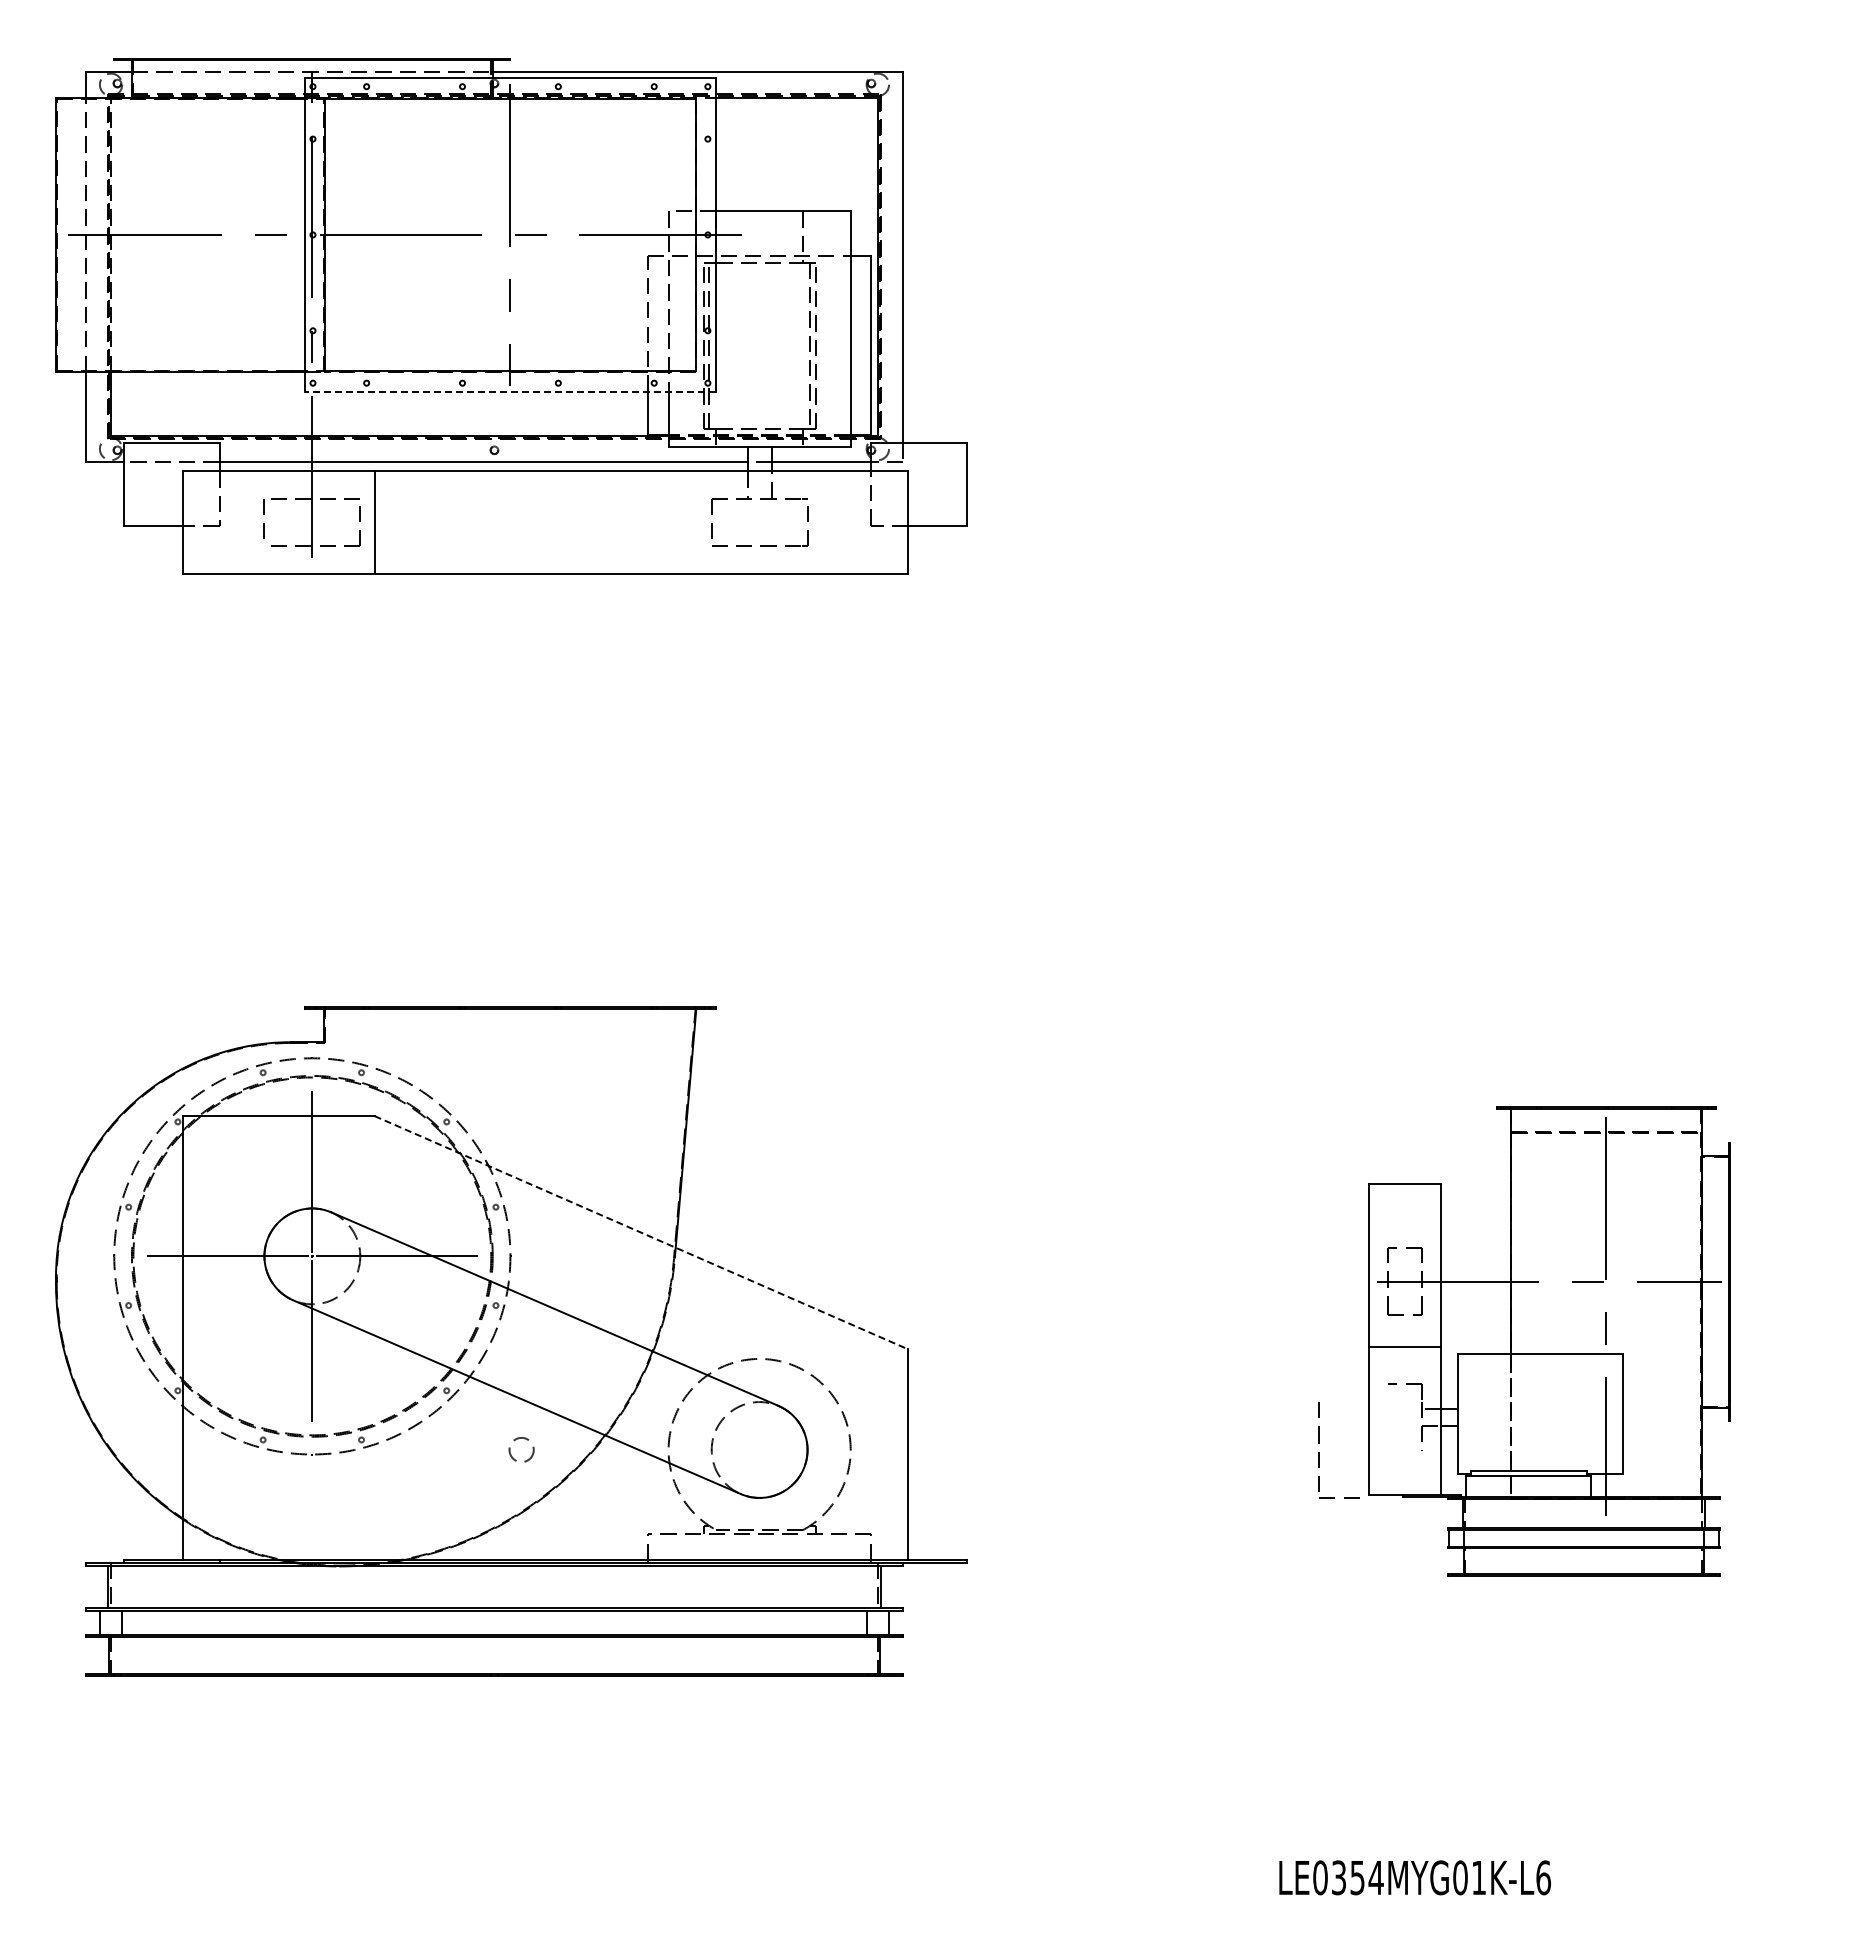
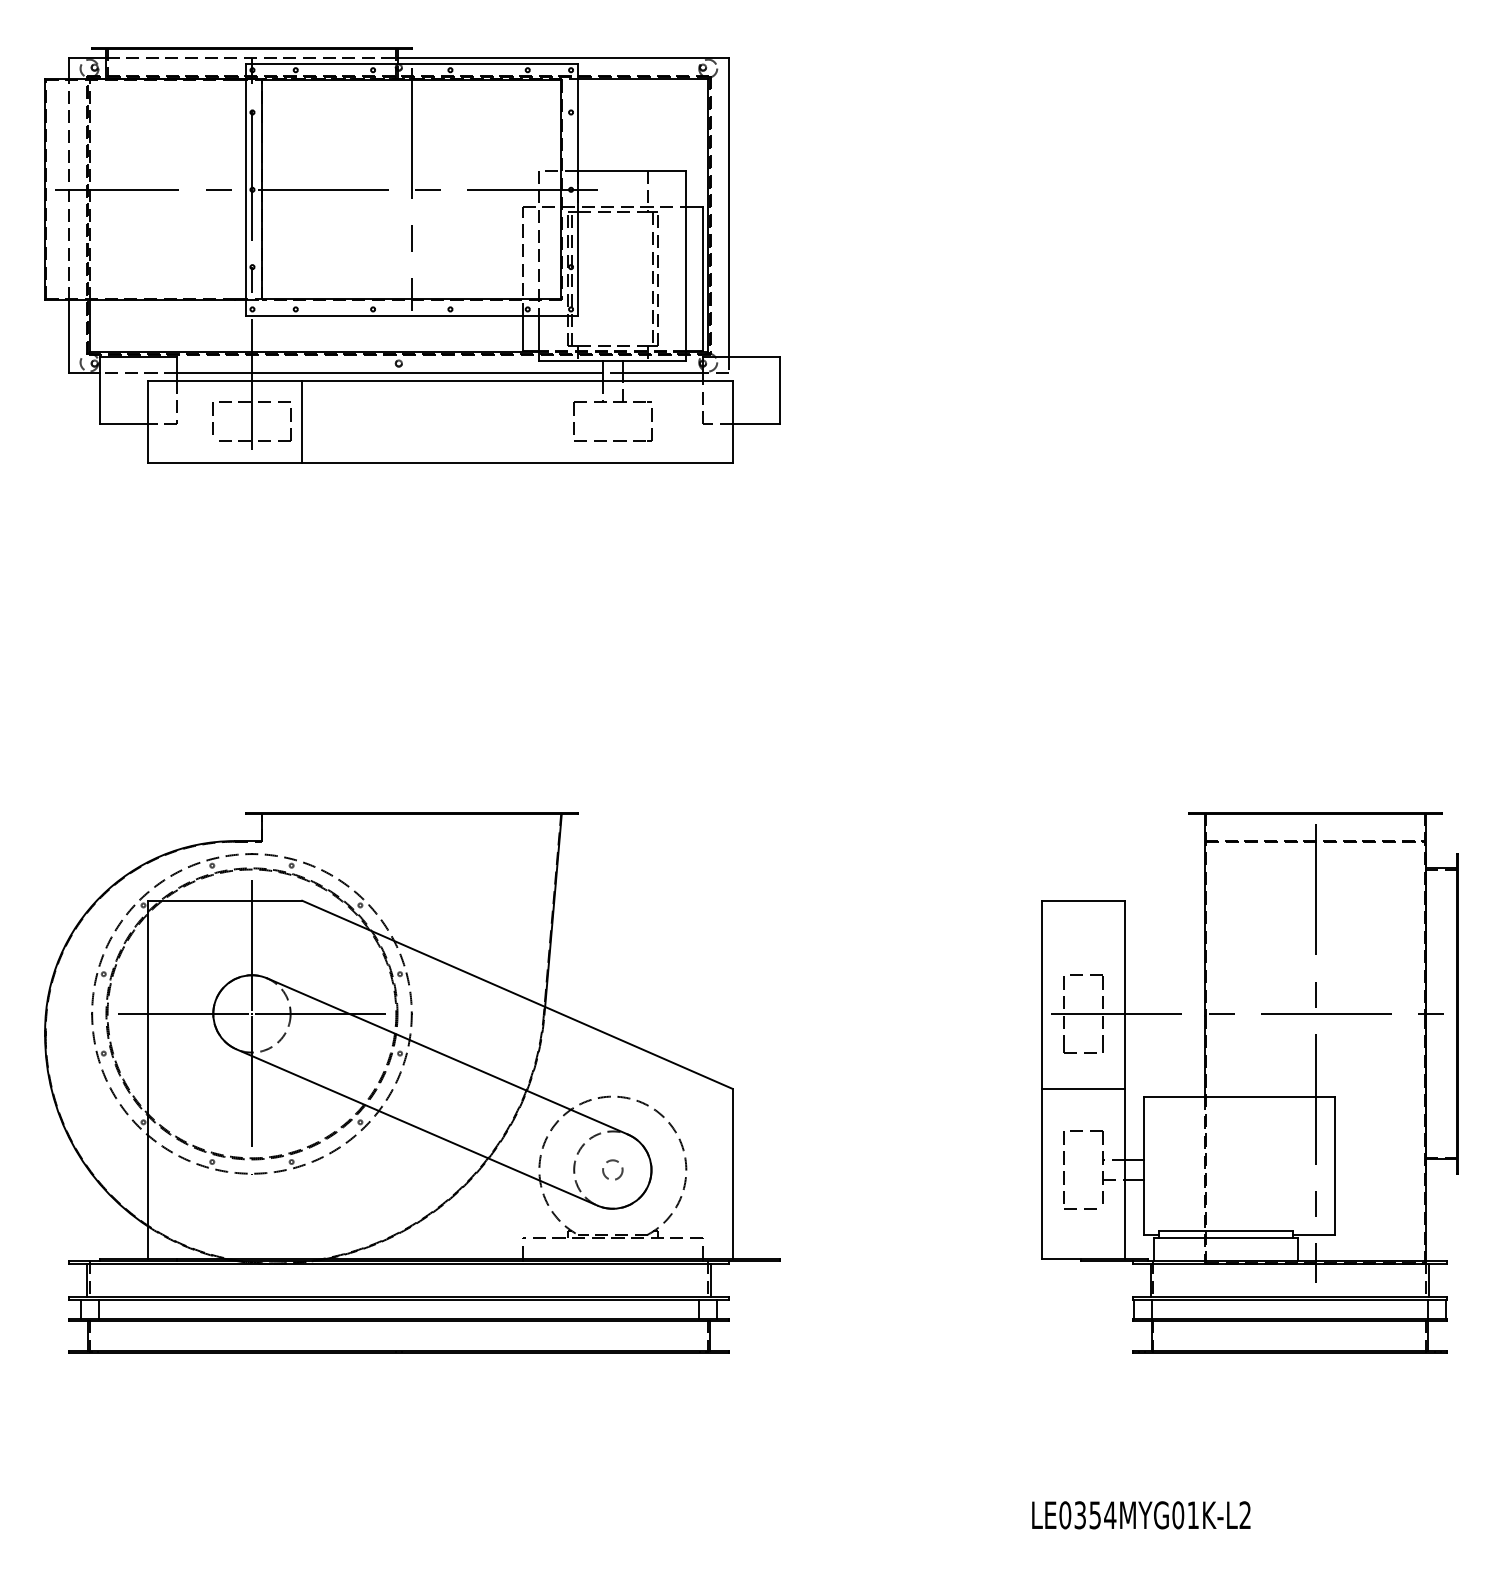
line: (510, 391) -> (411, 316), dashed -> solid
line: (641, 1232) -> (517, 994), dashed -> solid
part: (1549, 1341) -> (1250, 1082), size x1.43
circle: (521, 1449) -> (612, 1169), moved
text: (1543, 1877) -> (1245, 1515), LE0354MYG01K-L6 -> LE0354MYG01K-L2

